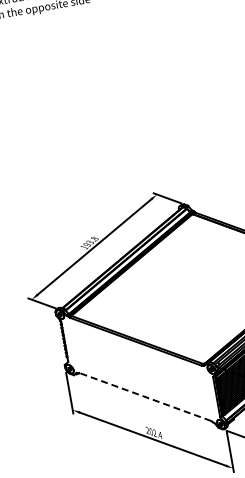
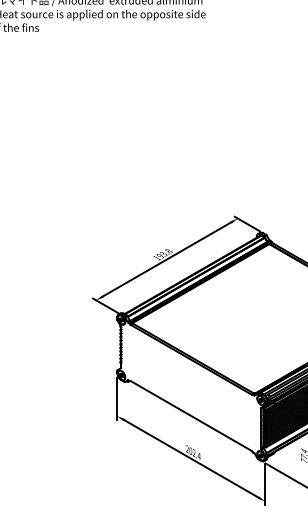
line: (145, 397) -> (191, 416), dashed -> solid

